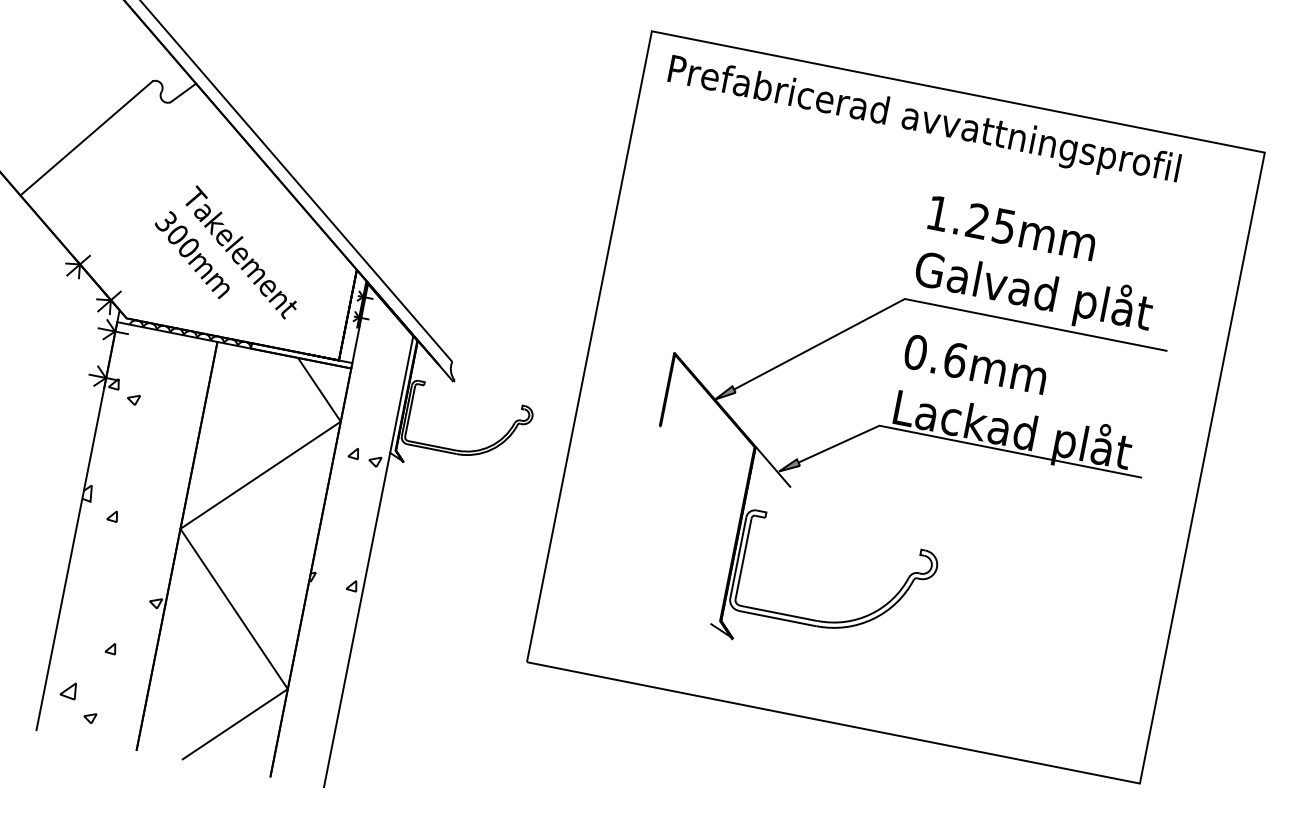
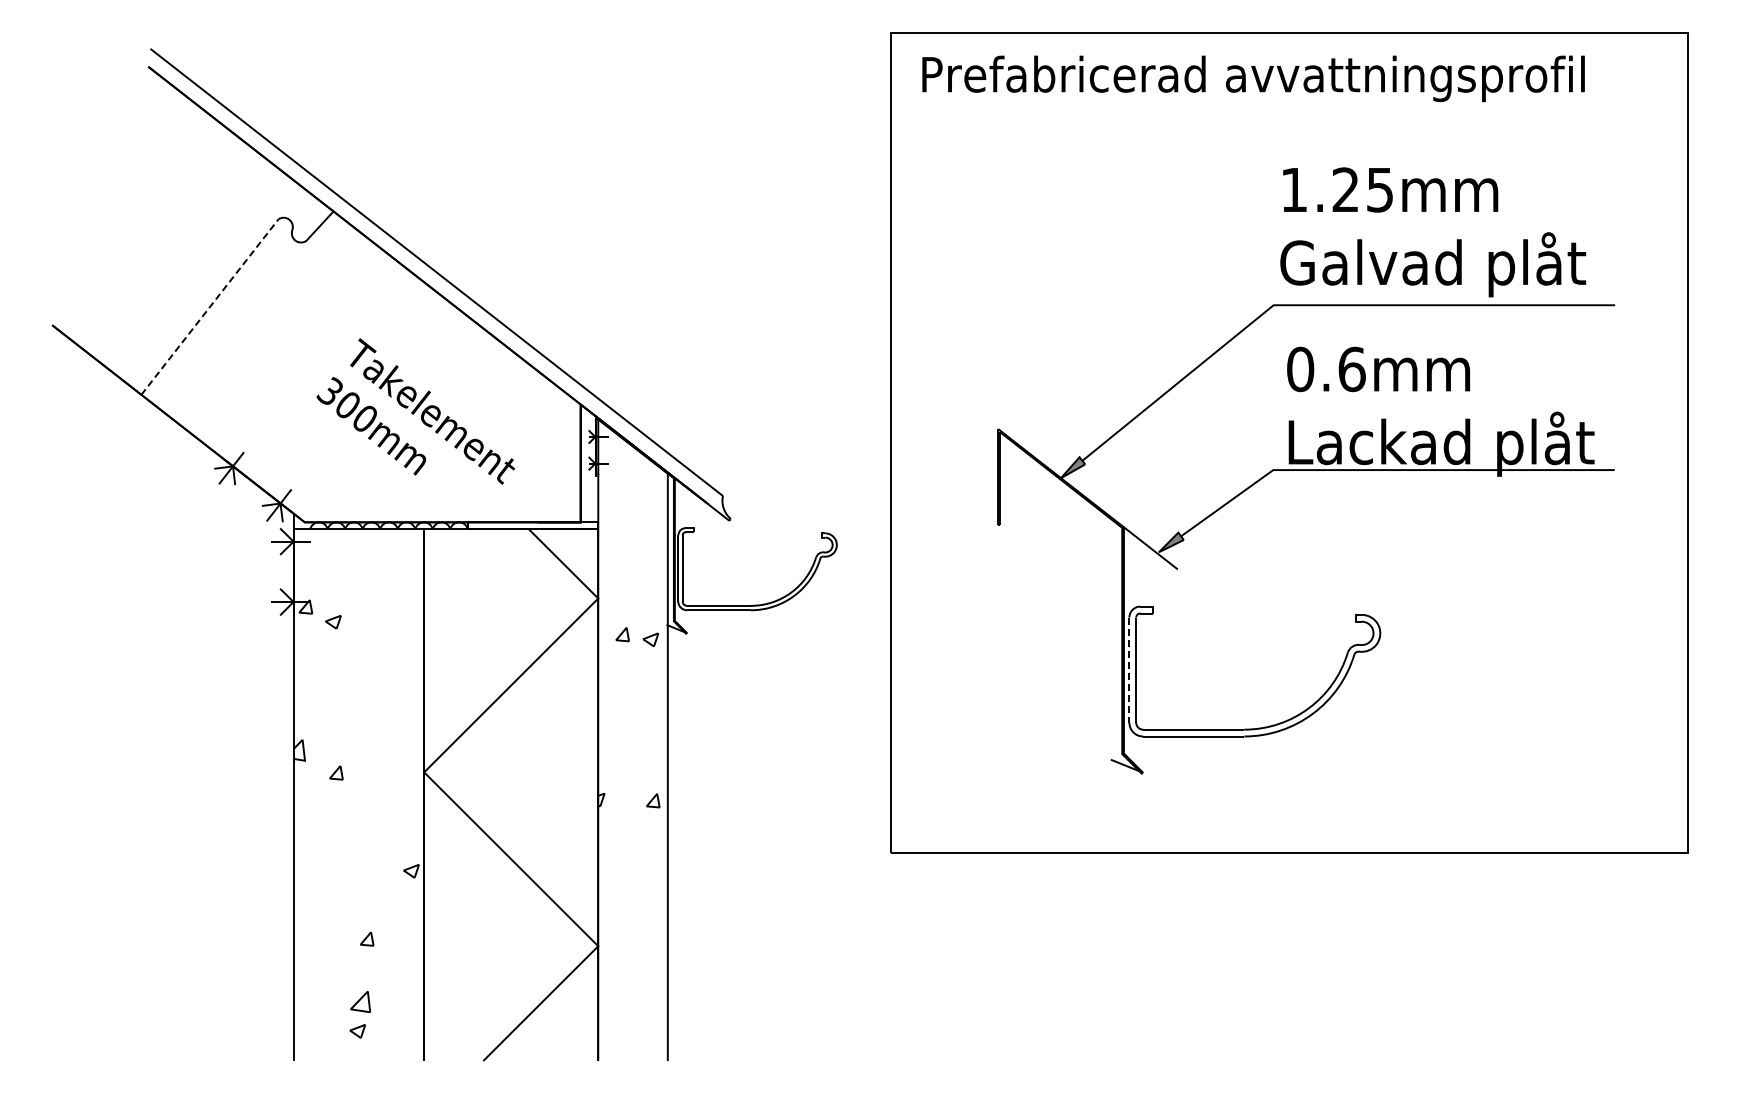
line: (87, 138) -> (210, 306), solid -> dashed
line: (738, 557) -> (1129, 669), solid -> dashed
line: (68, 689) -> (359, 1001), moved

